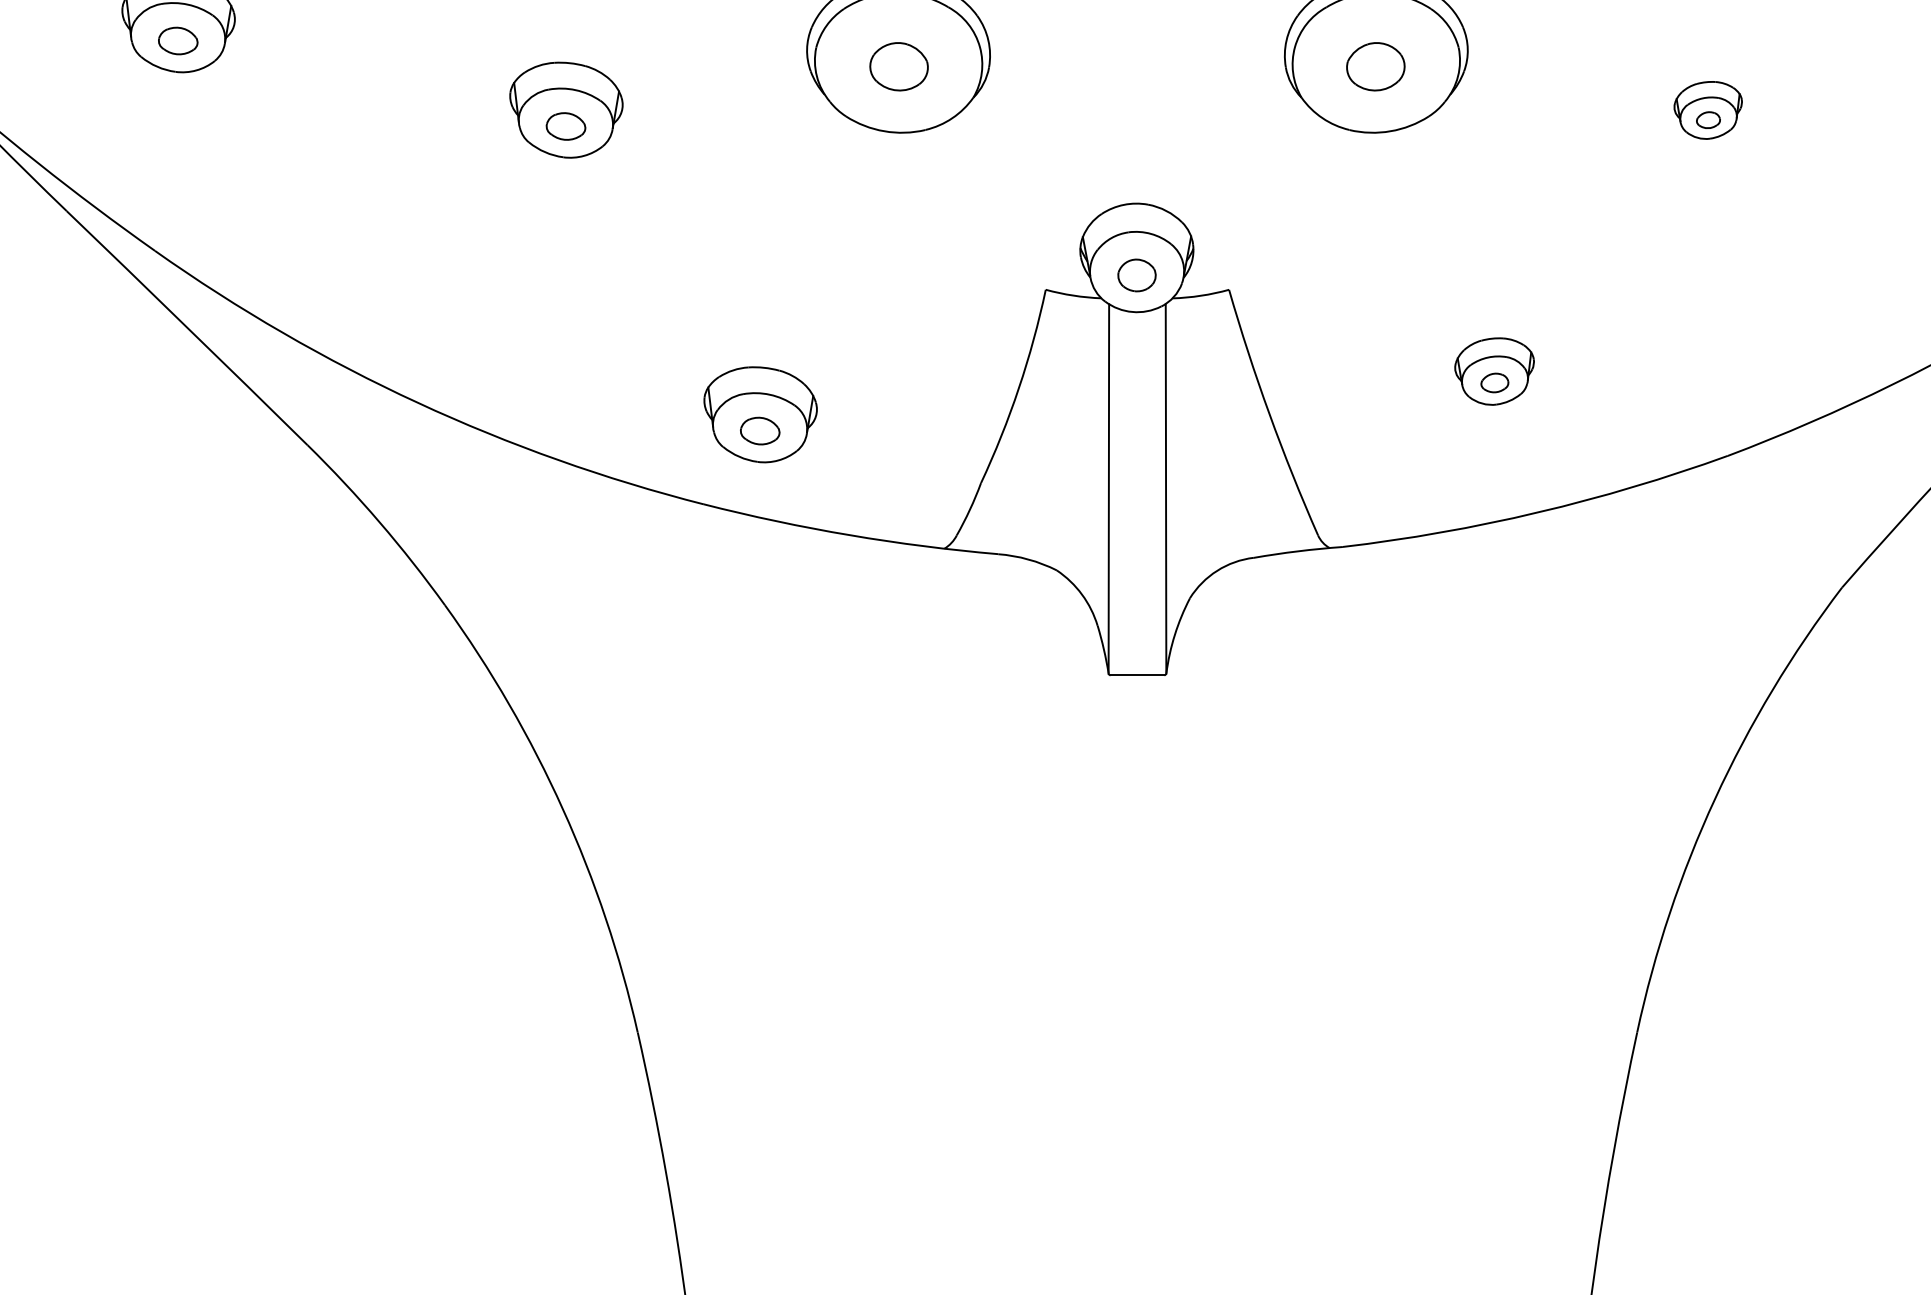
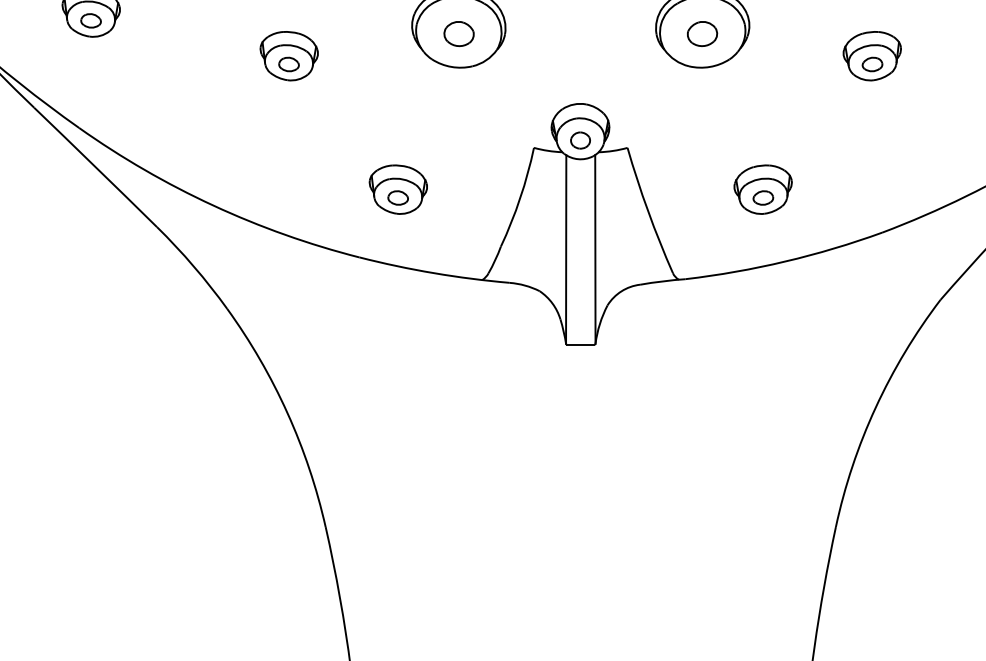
part: (1706, 110) -> (871, 56), size x1.67
part: (1493, 371) -> (762, 189), size x1.43
part: (758, 414) -> (397, 189), moved

